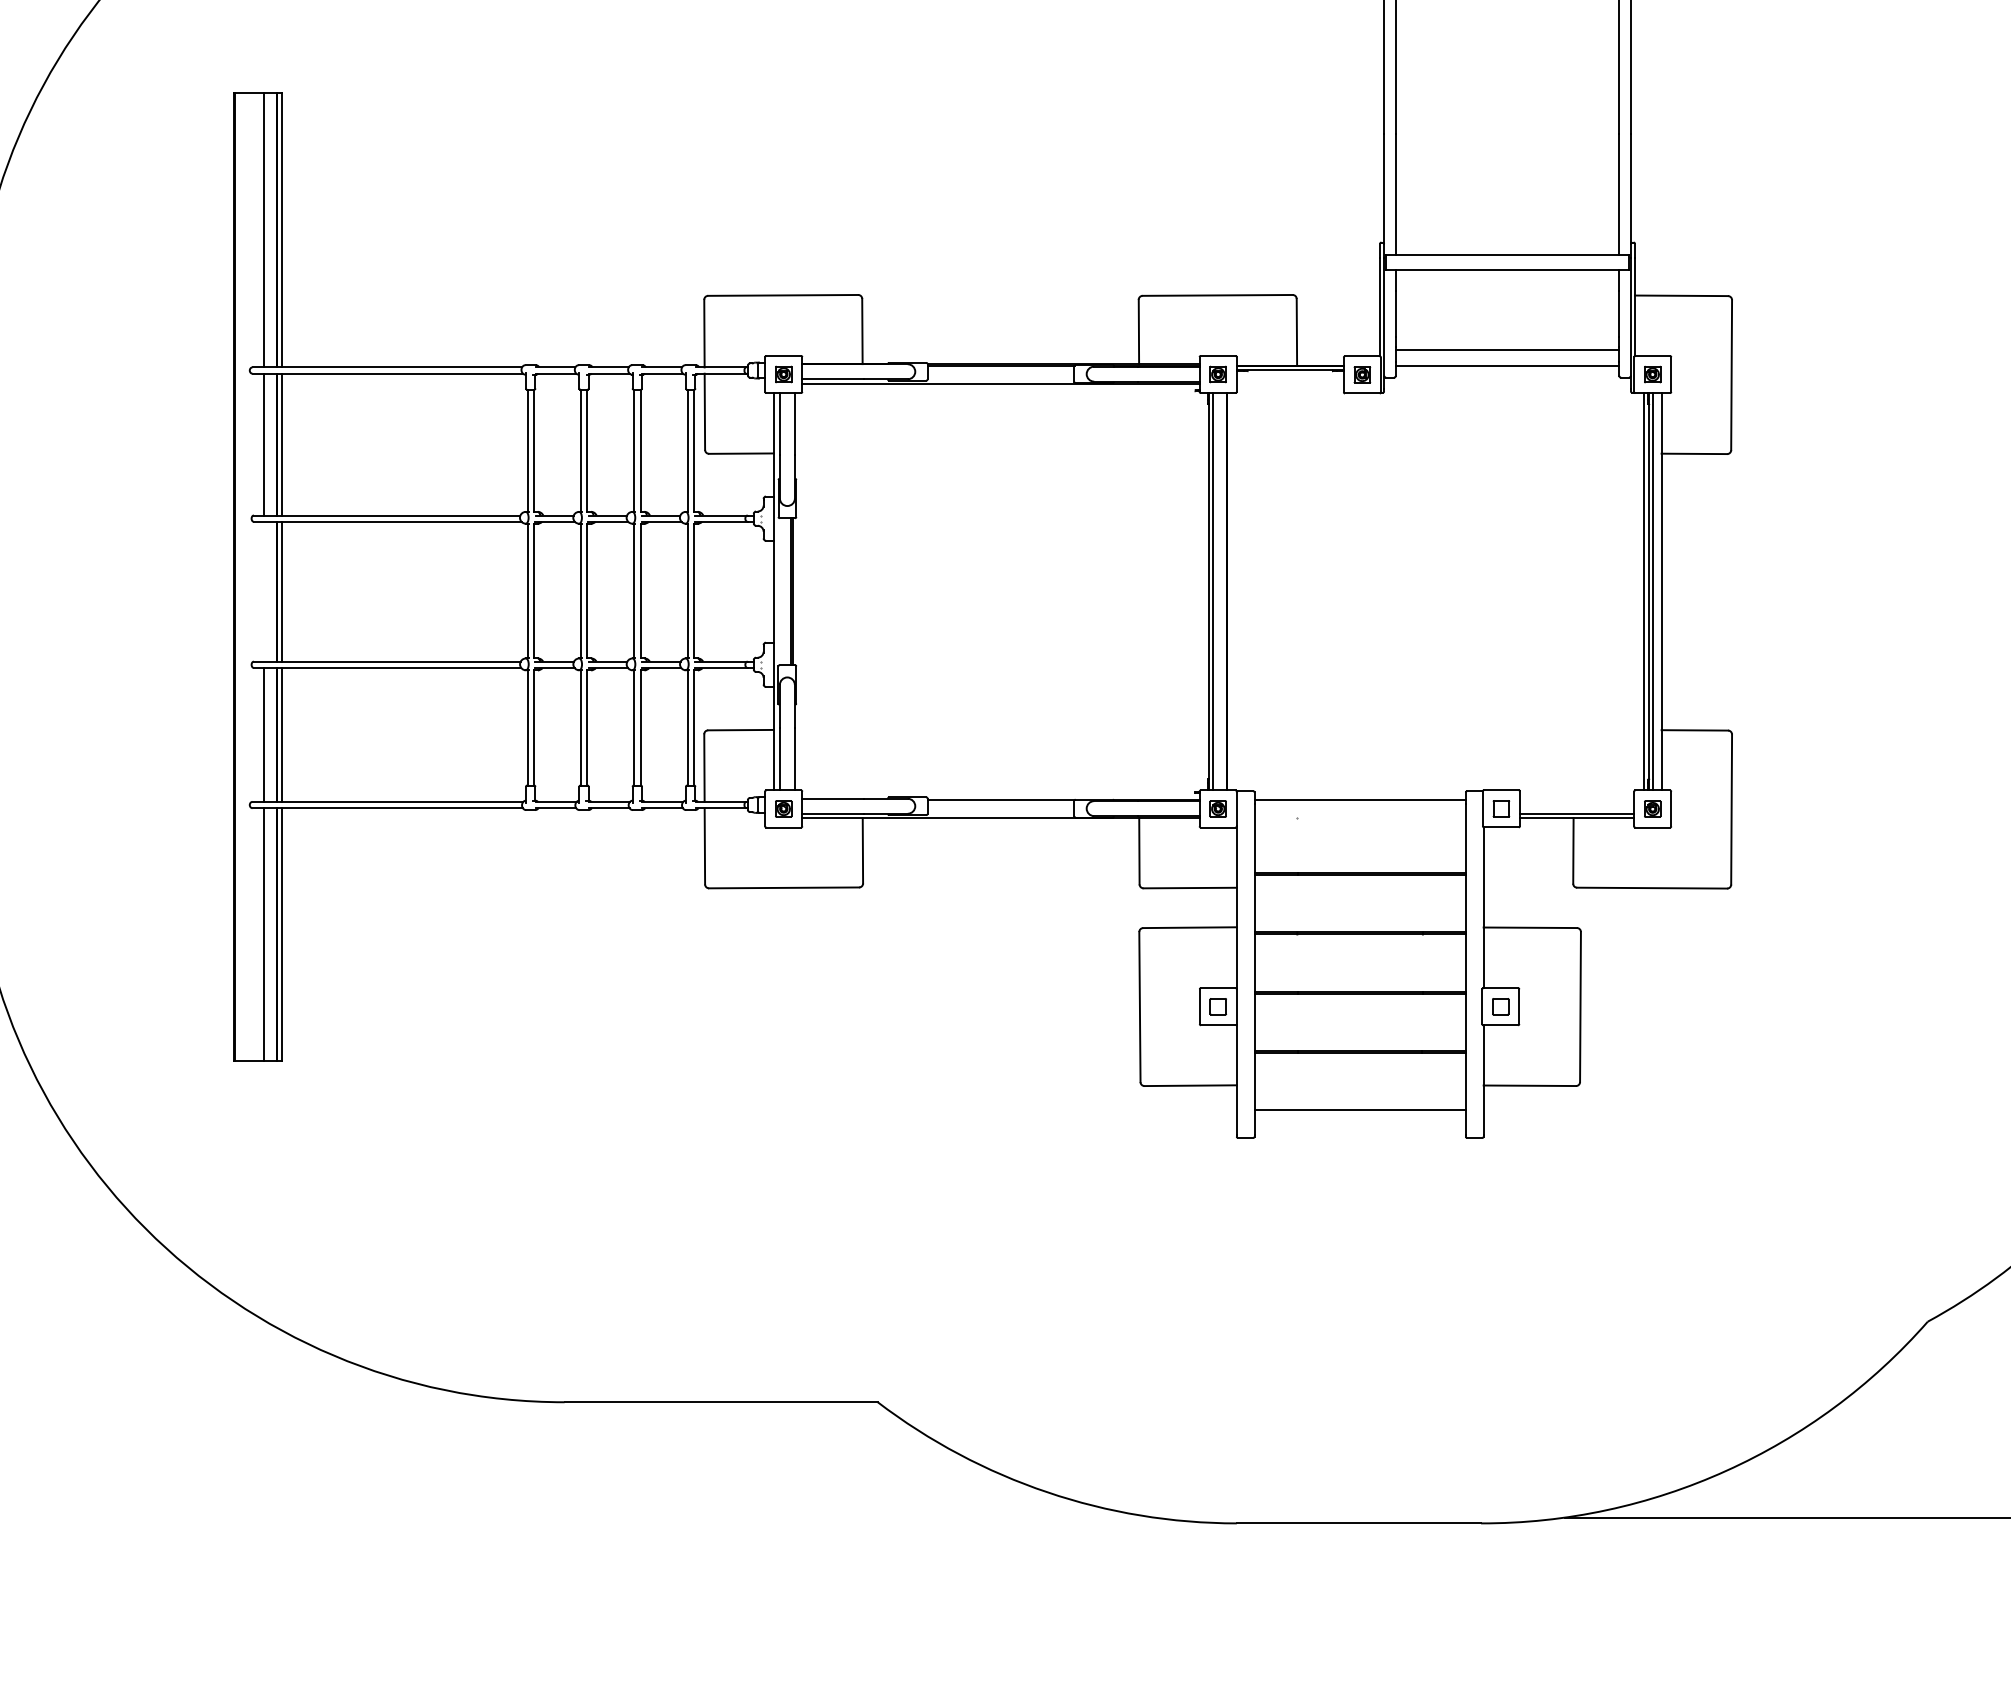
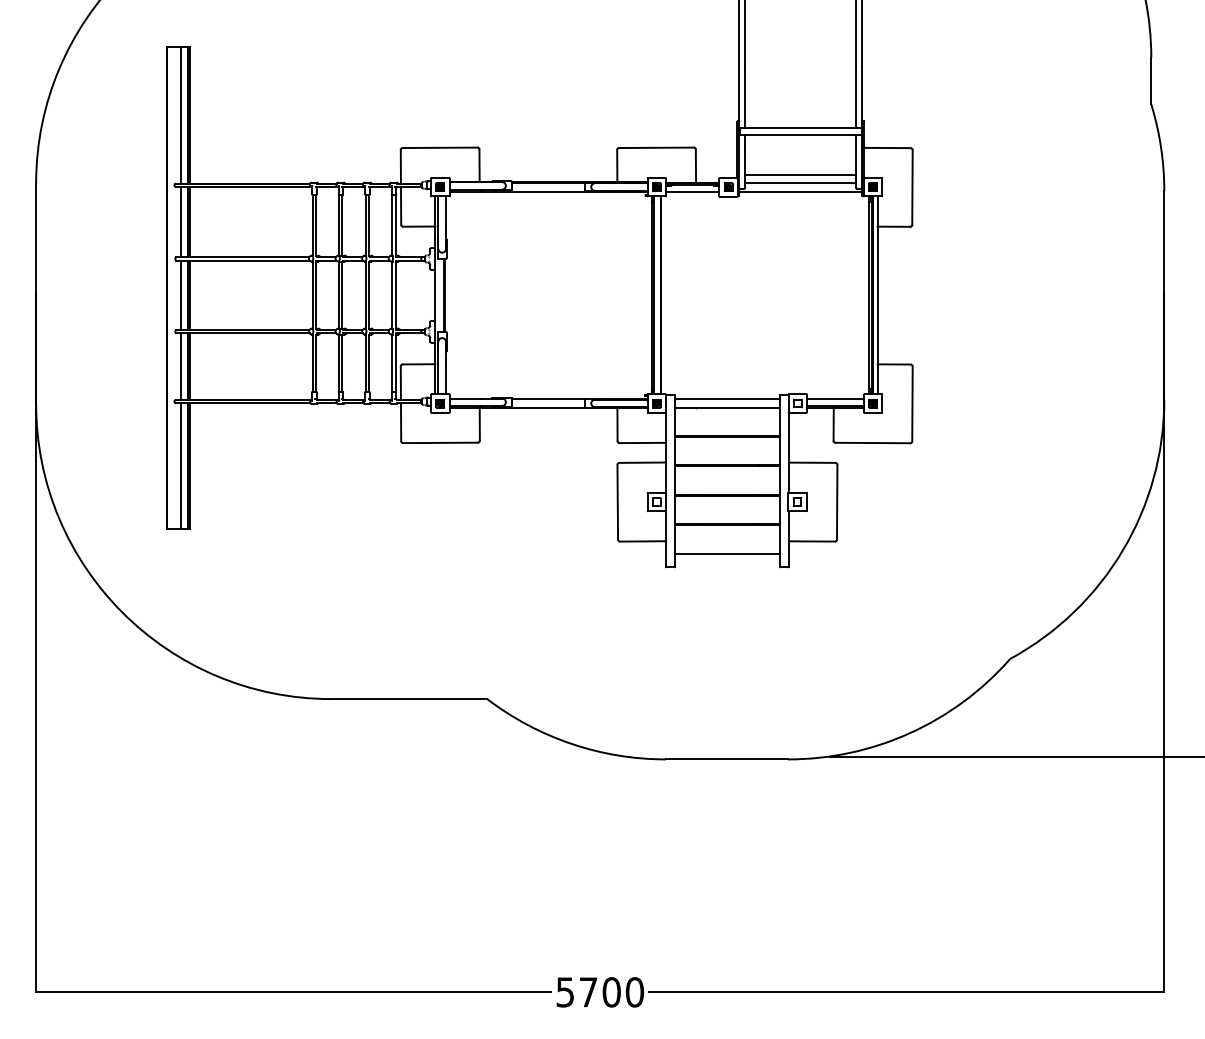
line: (1289, 383) -> (692, 191), added
line: (1506, 383) -> (800, 191), added
line: (263, 591) -> (181, 295), added
line: (1577, 800) -> (835, 399), added
line: (1360, 818) -> (727, 408), added

